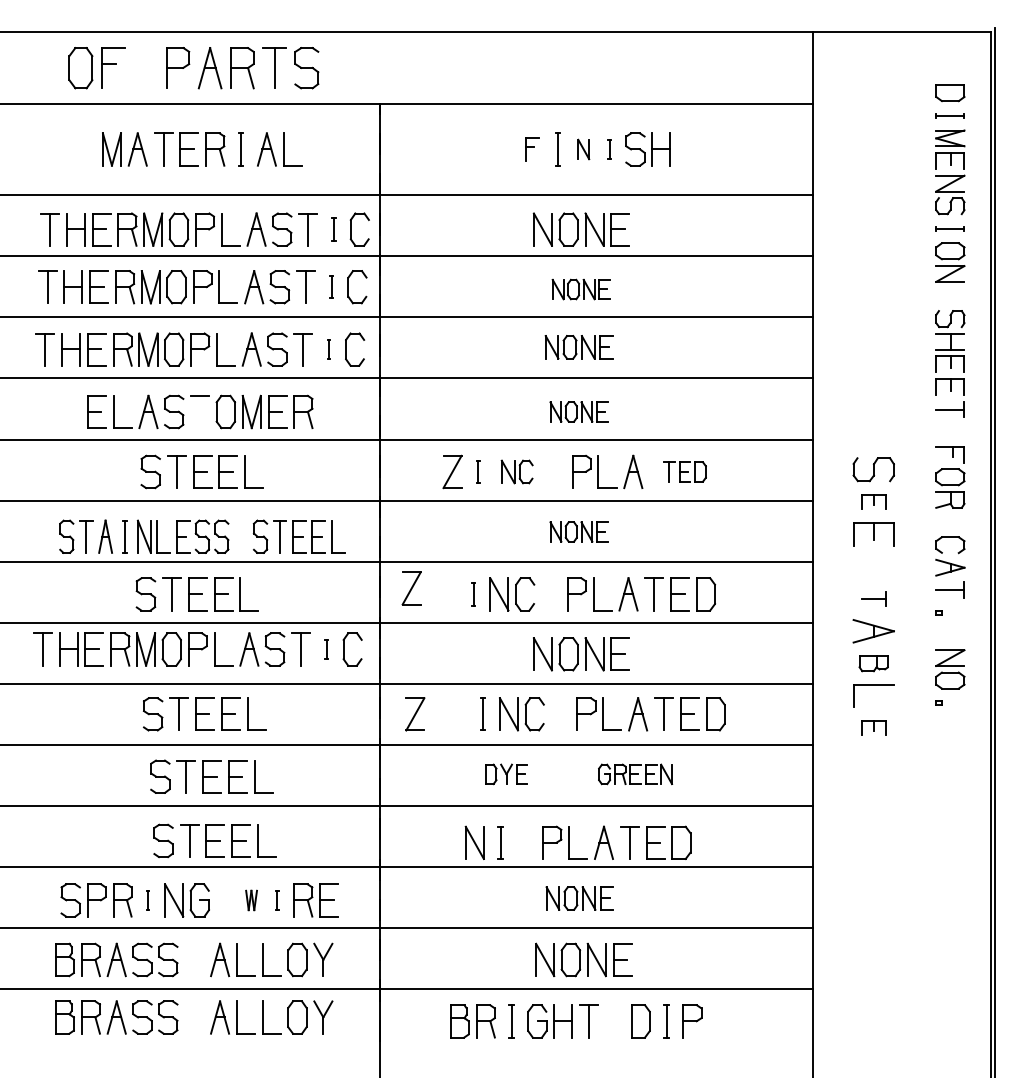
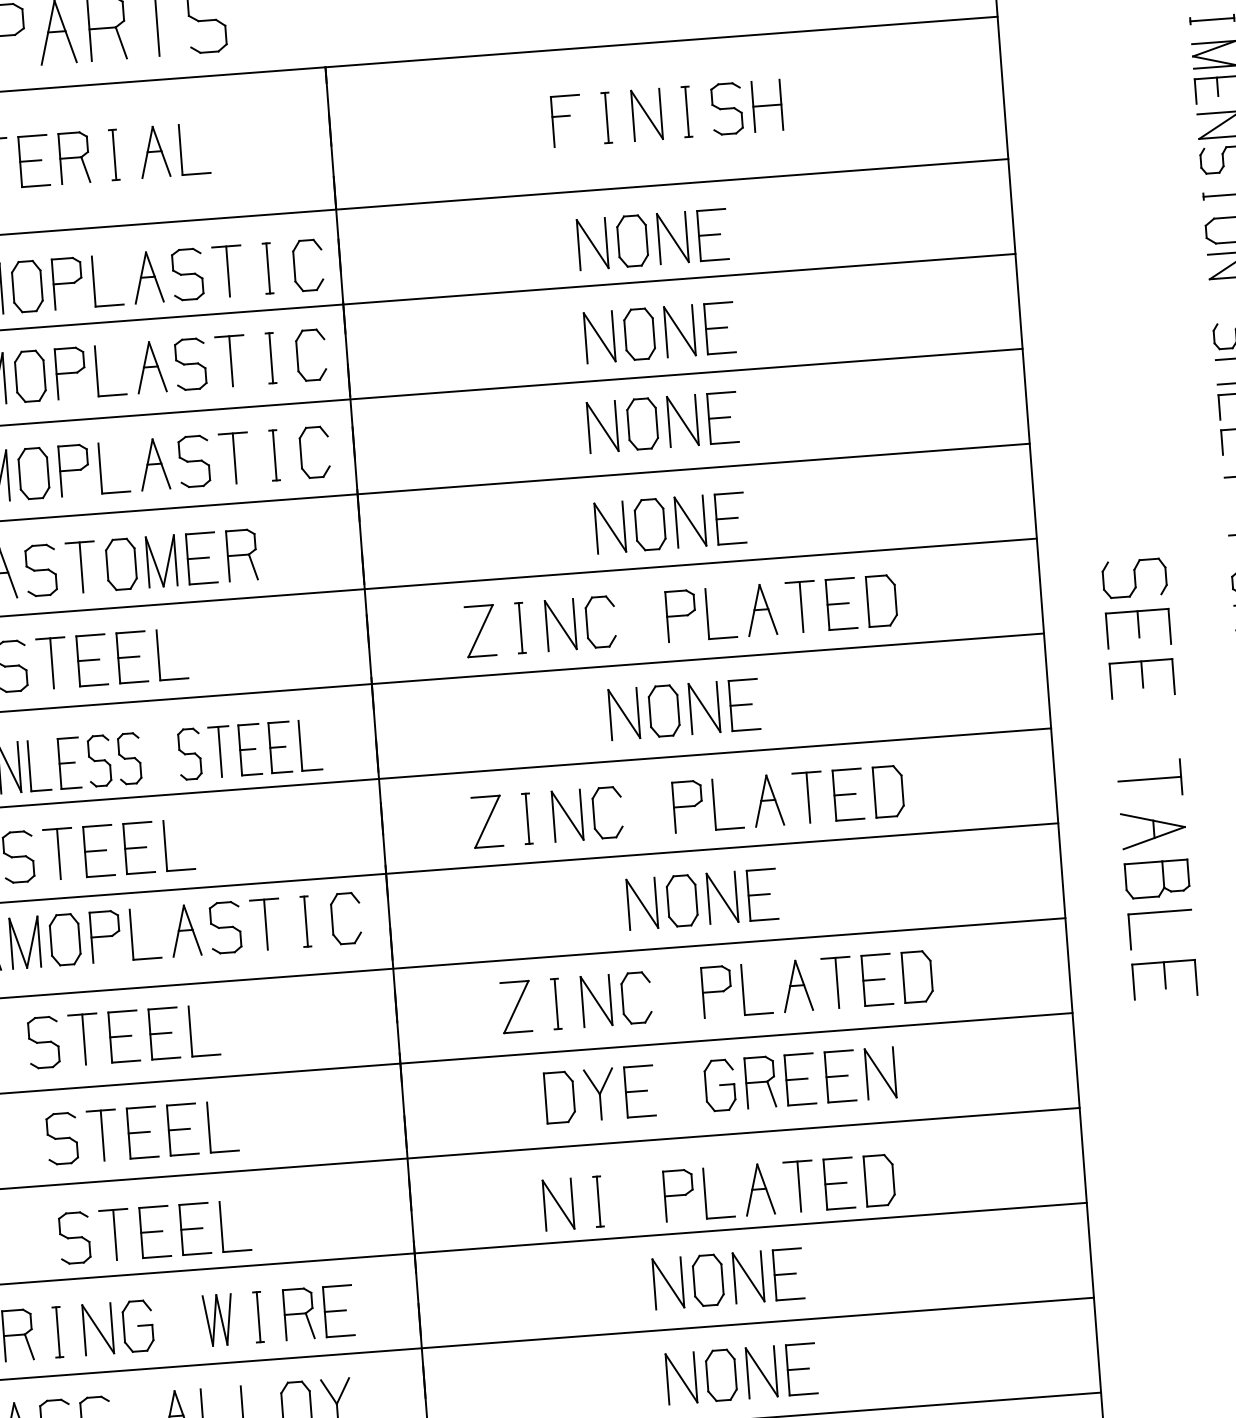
part: (531, 149) -> (565, 120), size x1.43
part: (583, 149) -> (646, 114), size x1.67
part: (609, 149) -> (686, 111), size x1.67
part: (333, 229) -> (267, 268), size x1.43
part: (331, 286) -> (270, 357), size x1.43
part: (580, 289) -> (658, 332), size x1.67
part: (578, 347) -> (661, 423), size x1.43
part: (328, 349) -> (273, 455), size x1.67
line: (200, 411) -> (82, 566), added
part: (578, 411) -> (669, 522), size x1.67
part: (478, 471) -> (520, 627), size x1.43
part: (517, 471) -> (581, 622), size x1.43
part: (684, 471) -> (840, 603), size x1.67
part: (873, 501) -> (1137, 627), size x1.67
part: (578, 531) -> (683, 708), size x1.67
part: (411, 588) -> (487, 822), moved
part: (473, 594) -> (527, 818), size x1.43
part: (873, 598) -> (1149, 778), size x1.67
part: (326, 649) -> (305, 921), size x1.67
part: (873, 663) -> (1156, 879), size x1.43
part: (415, 714) -> (516, 1007), moved
part: (873, 727) -> (1164, 978), size x1.67
part: (506, 774) -> (599, 1094), size x1.67
part: (635, 774) -> (800, 1079), size x1.67
part: (579, 898) -> (727, 1278), size x1.43
part: (147, 900) -> (56, 1332), size x1.67
part: (251, 900) -> (218, 1320), size x1.67
part: (277, 900) -> (258, 1317), size x1.67

